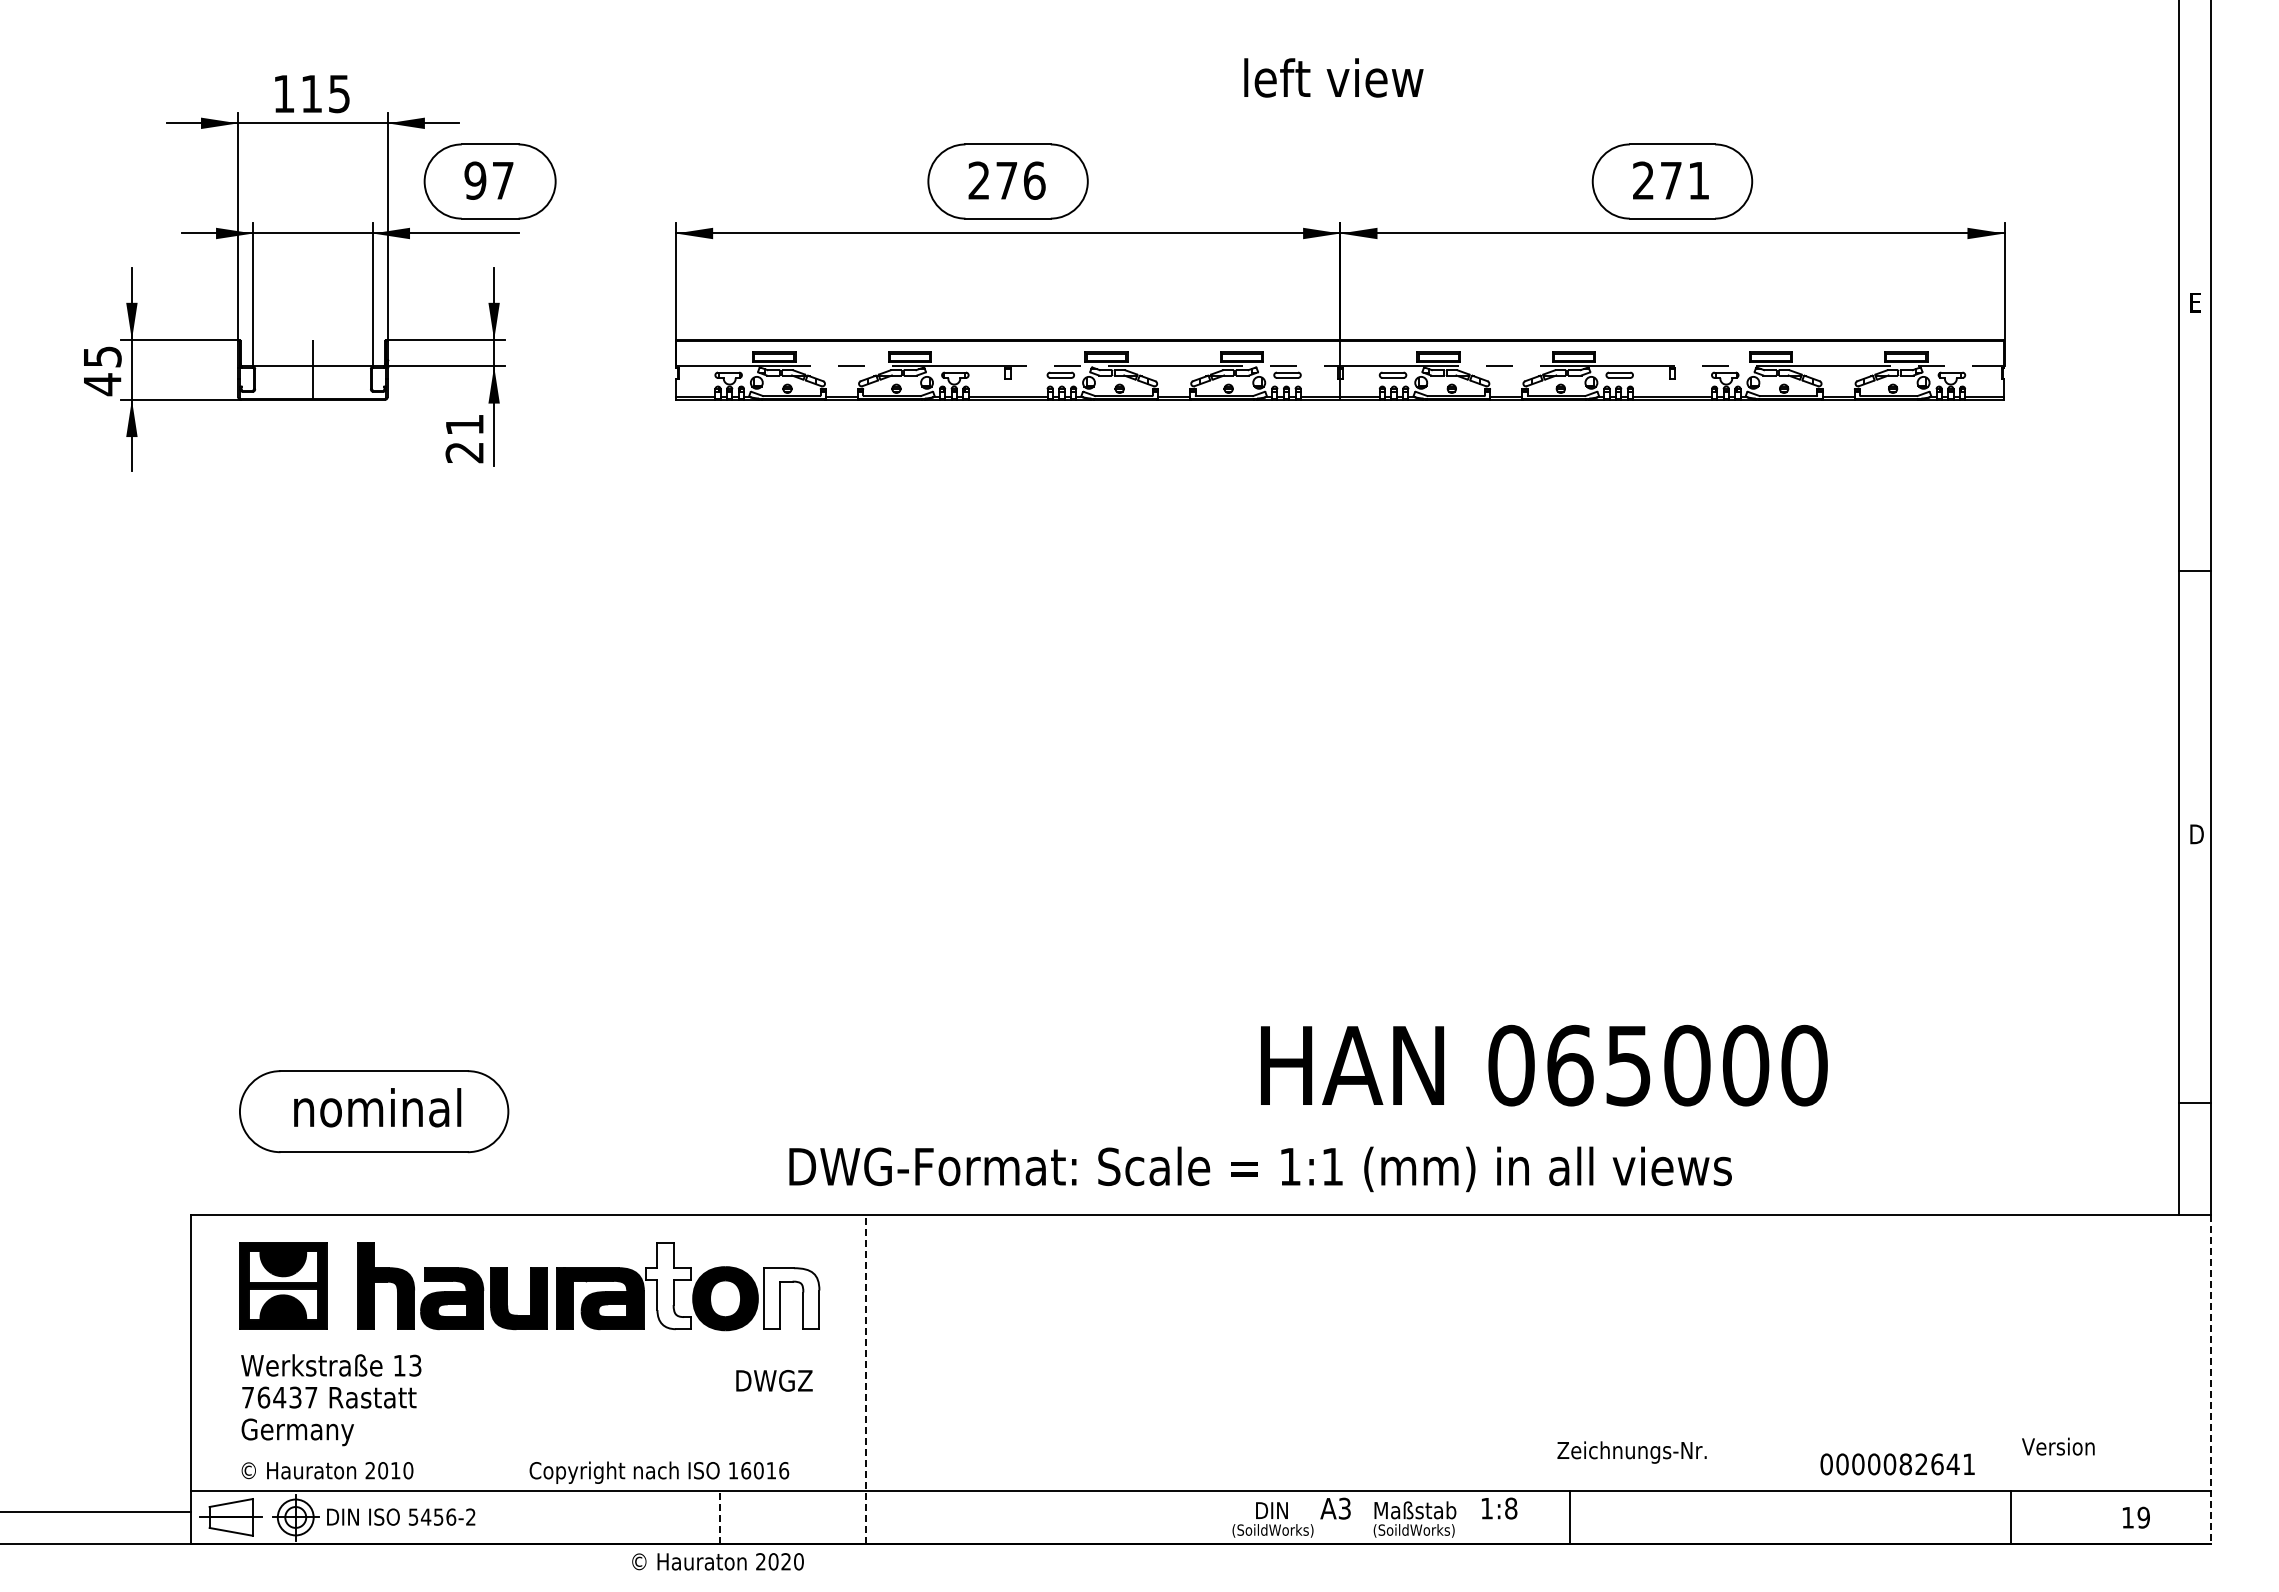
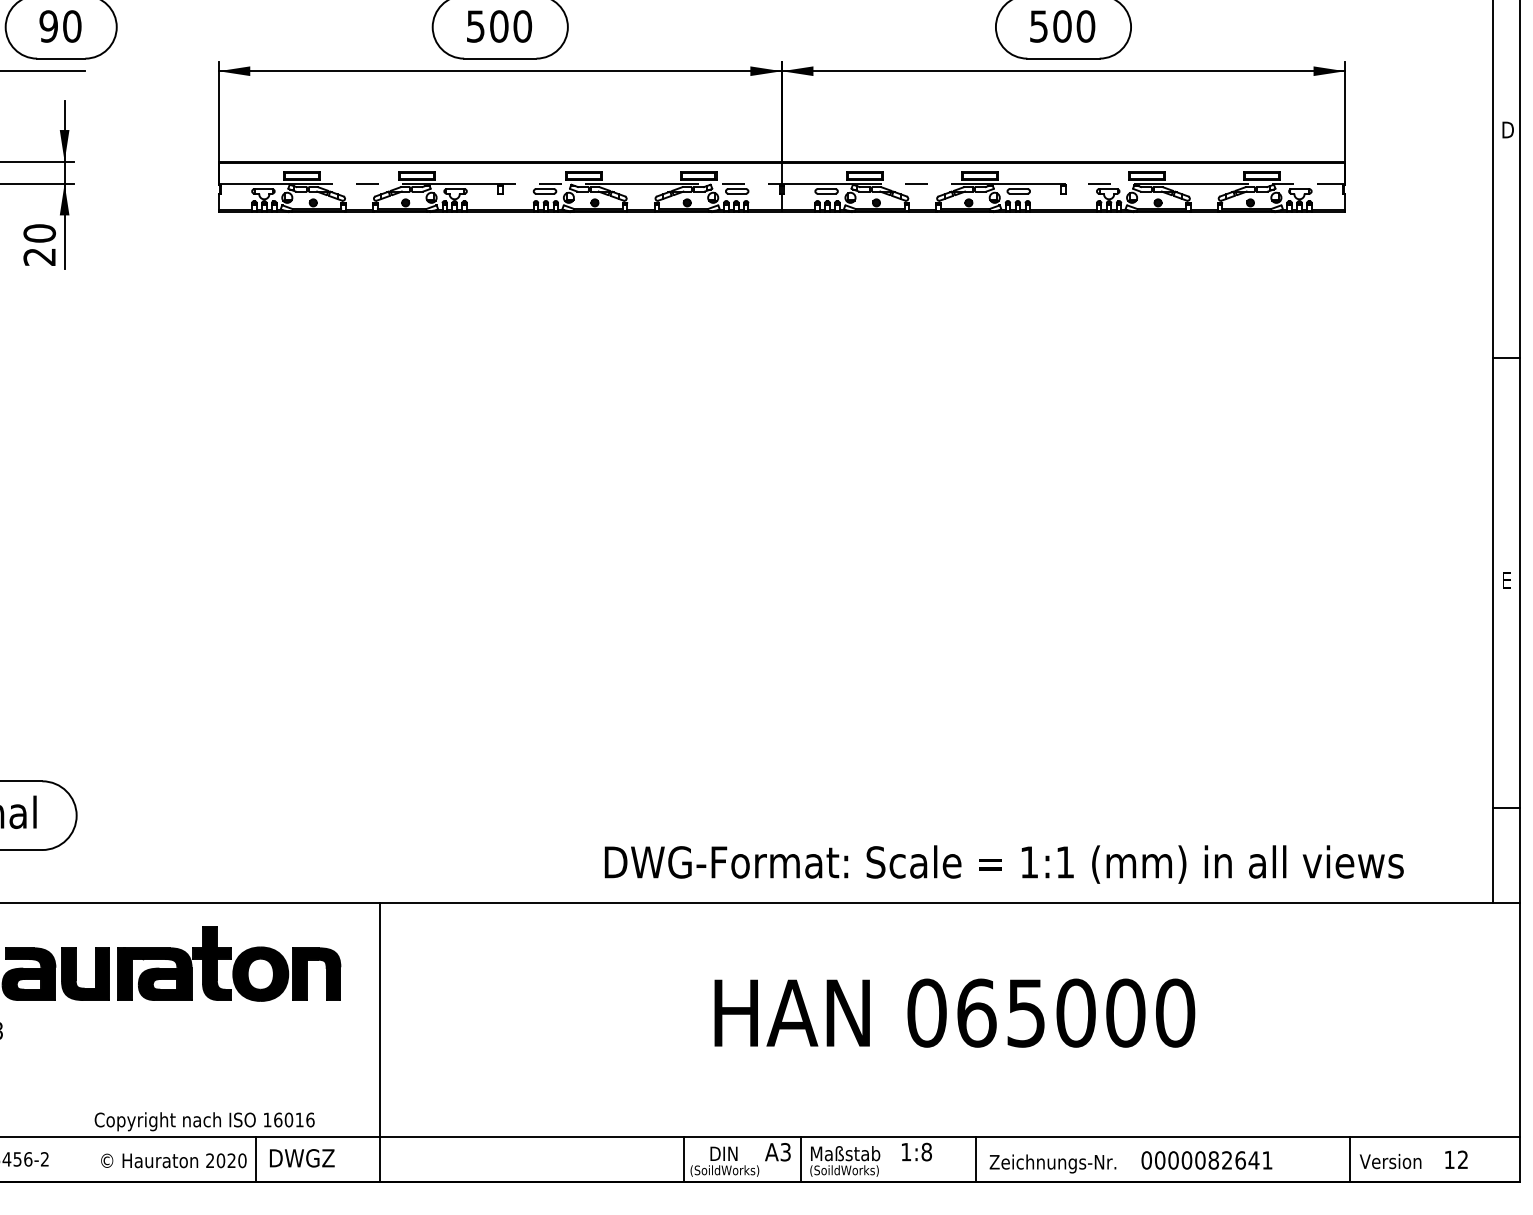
text: (503, 180) -> (72, 26), 97 -> 90
text: (1006, 180) -> (498, 26), 276 -> 500
text: (1671, 180) -> (1062, 26), 271 -> 500
text: (2196, 302) -> (1507, 129), E -> D
text: (464, 424) -> (39, 233), 21 -> 20
text: (2196, 834) -> (1507, 580), D -> E
text: (1544, 1065) -> (955, 1013), moved
text: (1260, 1169) -> (1004, 864), moved
fill: (668, 1285) -> (212, 963), added
fill: (791, 1298) -> (316, 974), added
line: (865, 1379) -> (379, 1042), dashed -> solid
line: (2210, 1379) -> (1519, 1042), dashed -> solid
text: (774, 1380) -> (302, 1157), moved
text: (2058, 1446) -> (1390, 1161), moved
text: (1631, 1452) -> (1052, 1163), moved
text: (1897, 1464) -> (1206, 1160), moved
line: (719, 1517) -> (255, 1159), dashed -> solid
line: (1224, 1517) -> (683, 1159), added
line: (1362, 1517) -> (800, 1159), added
text: (2143, 1517) -> (1462, 1159), 19 -> 12
text: (717, 1561) -> (173, 1160), moved

